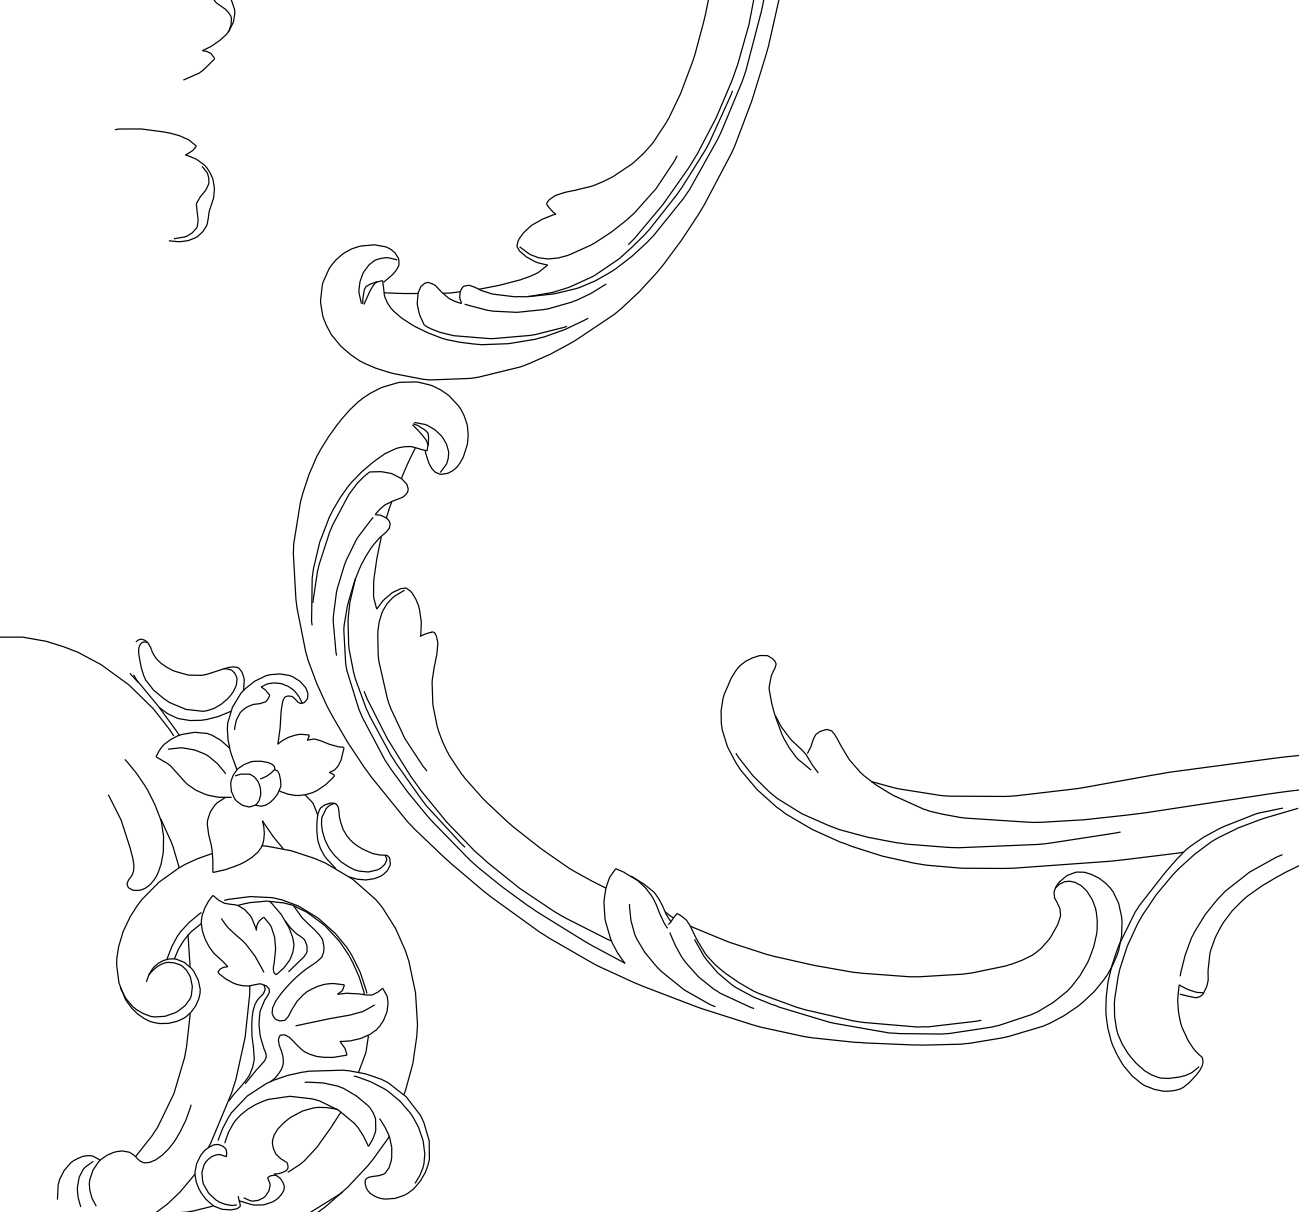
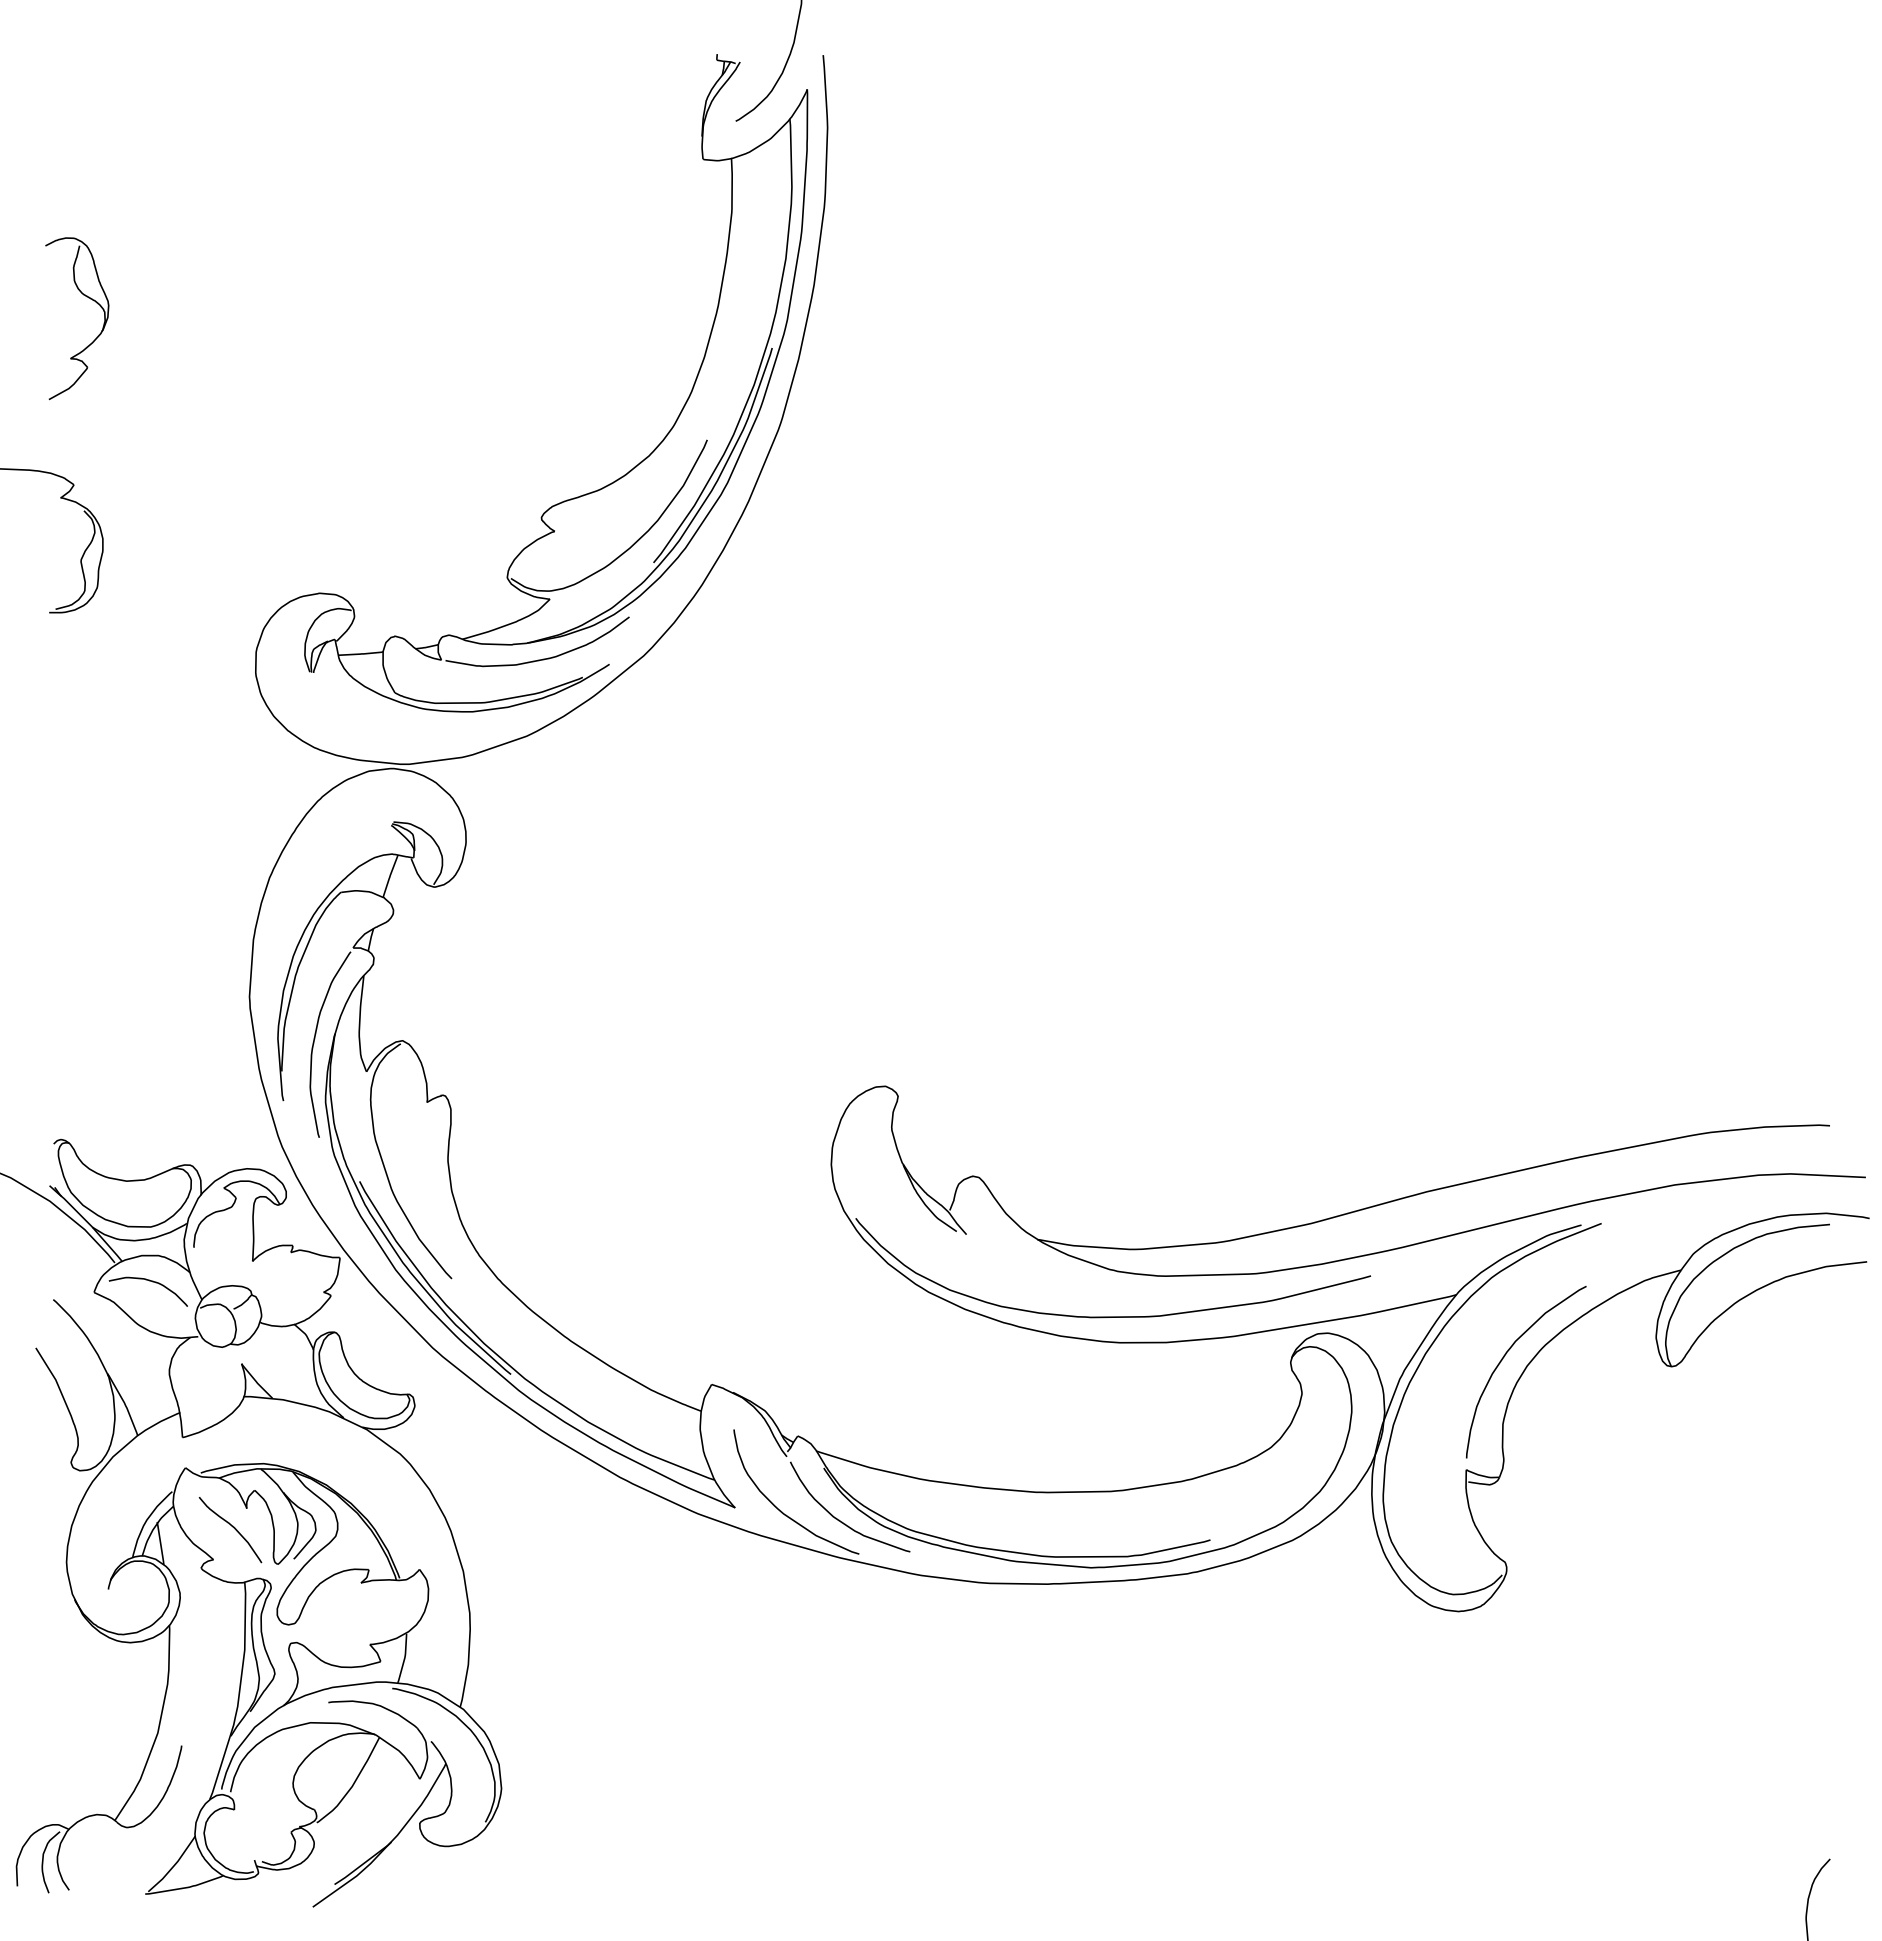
curve: (336, 1016) -> (362, 1612), removed

